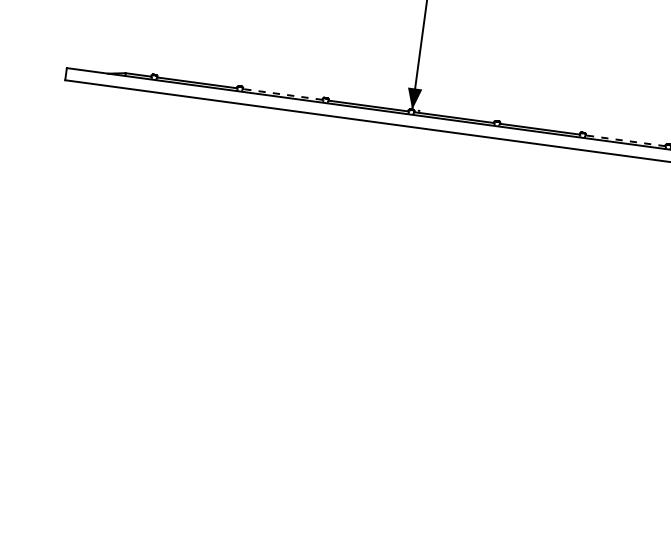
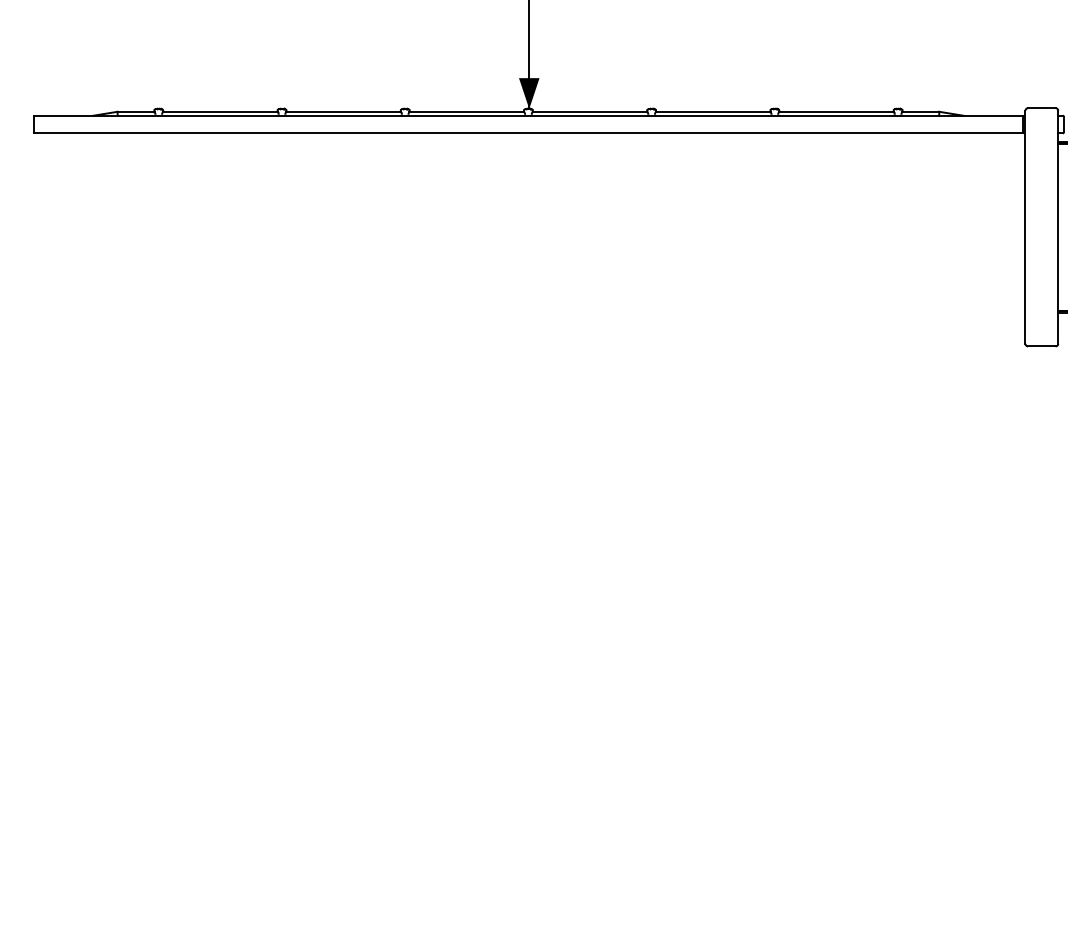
line: (282, 94) -> (343, 111), dashed -> solid
line: (624, 140) -> (835, 111), dashed -> solid

